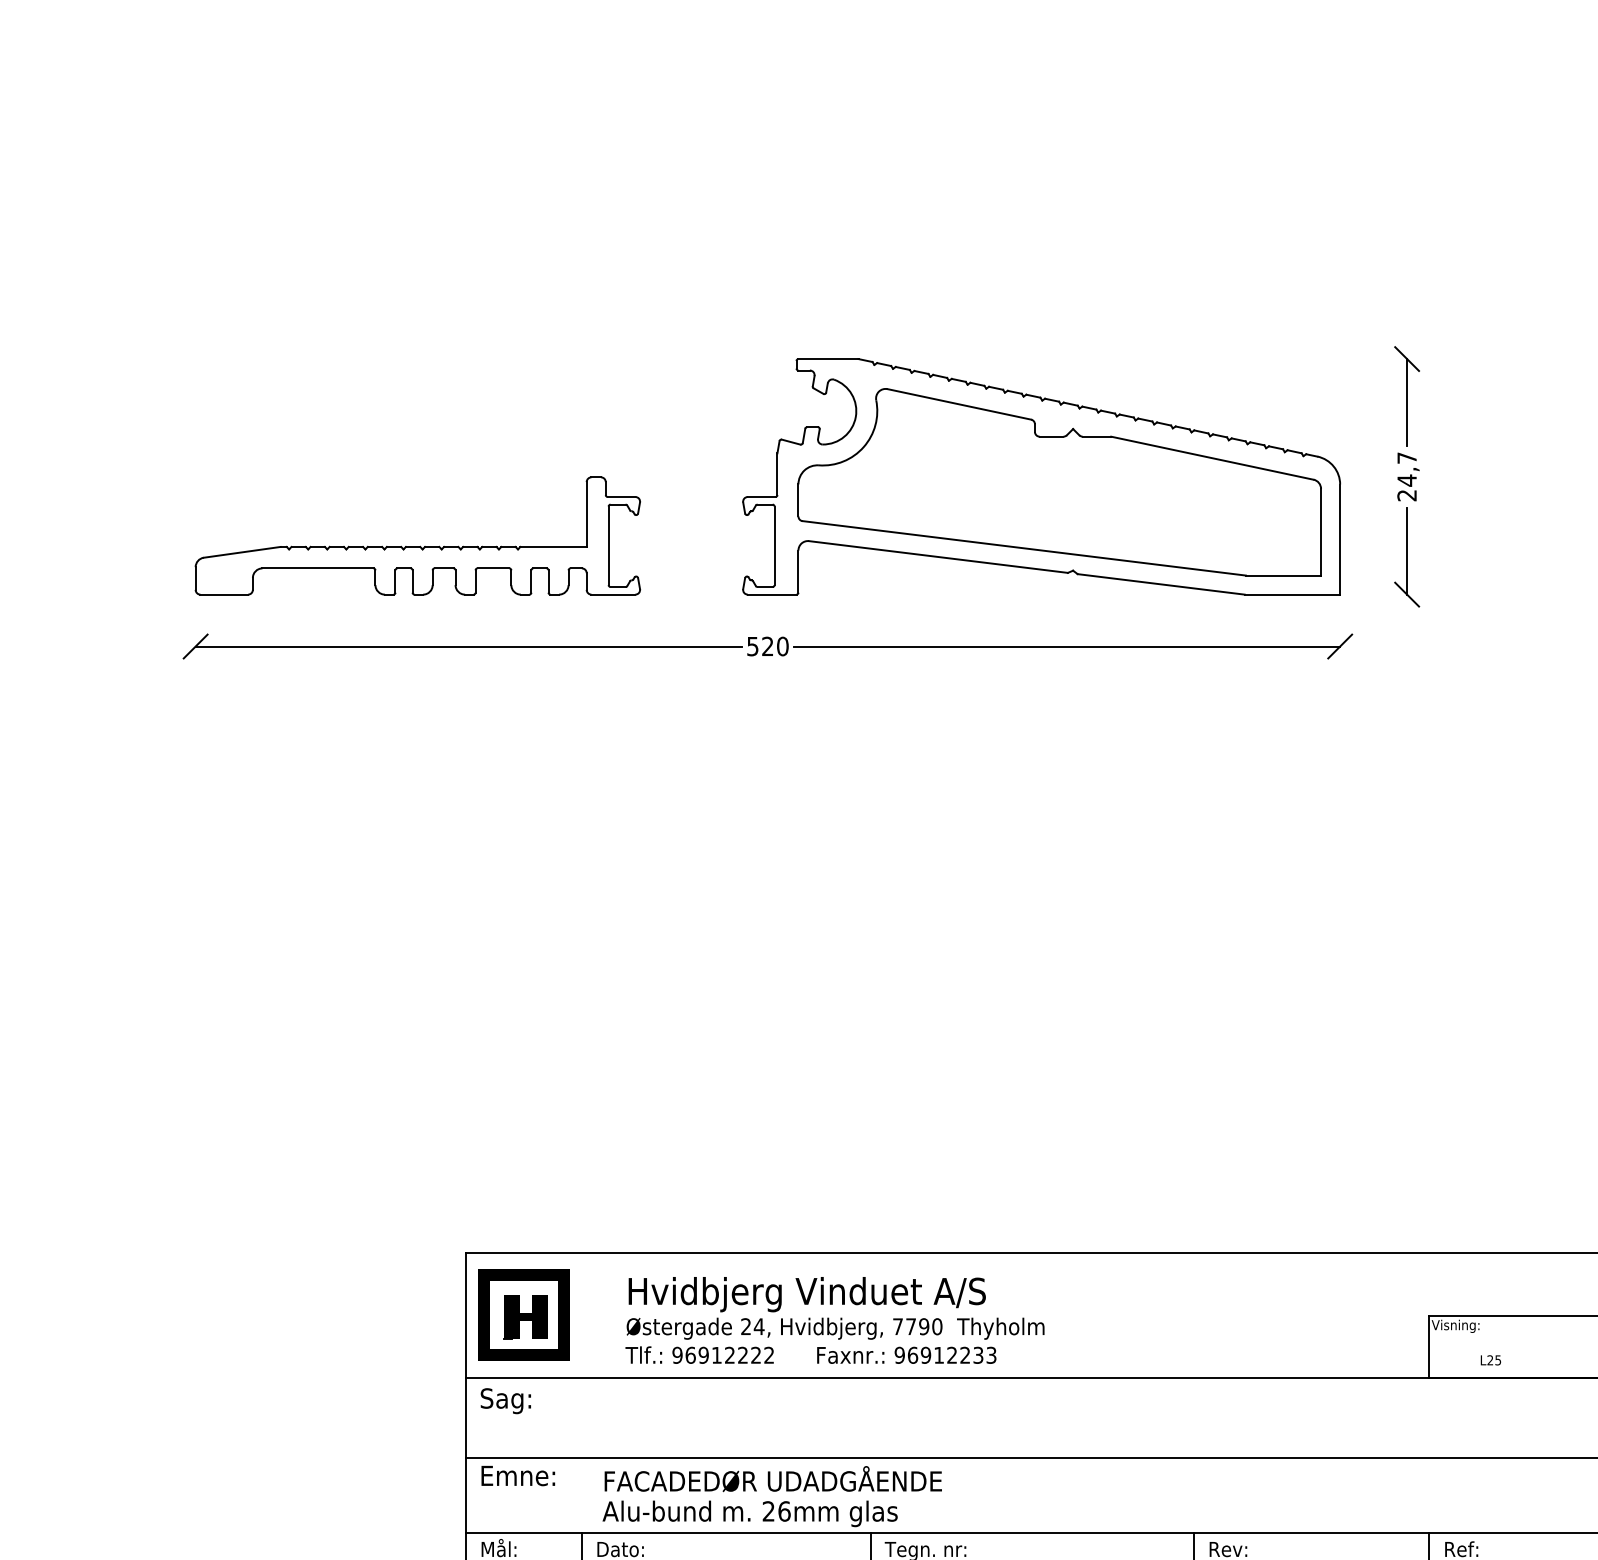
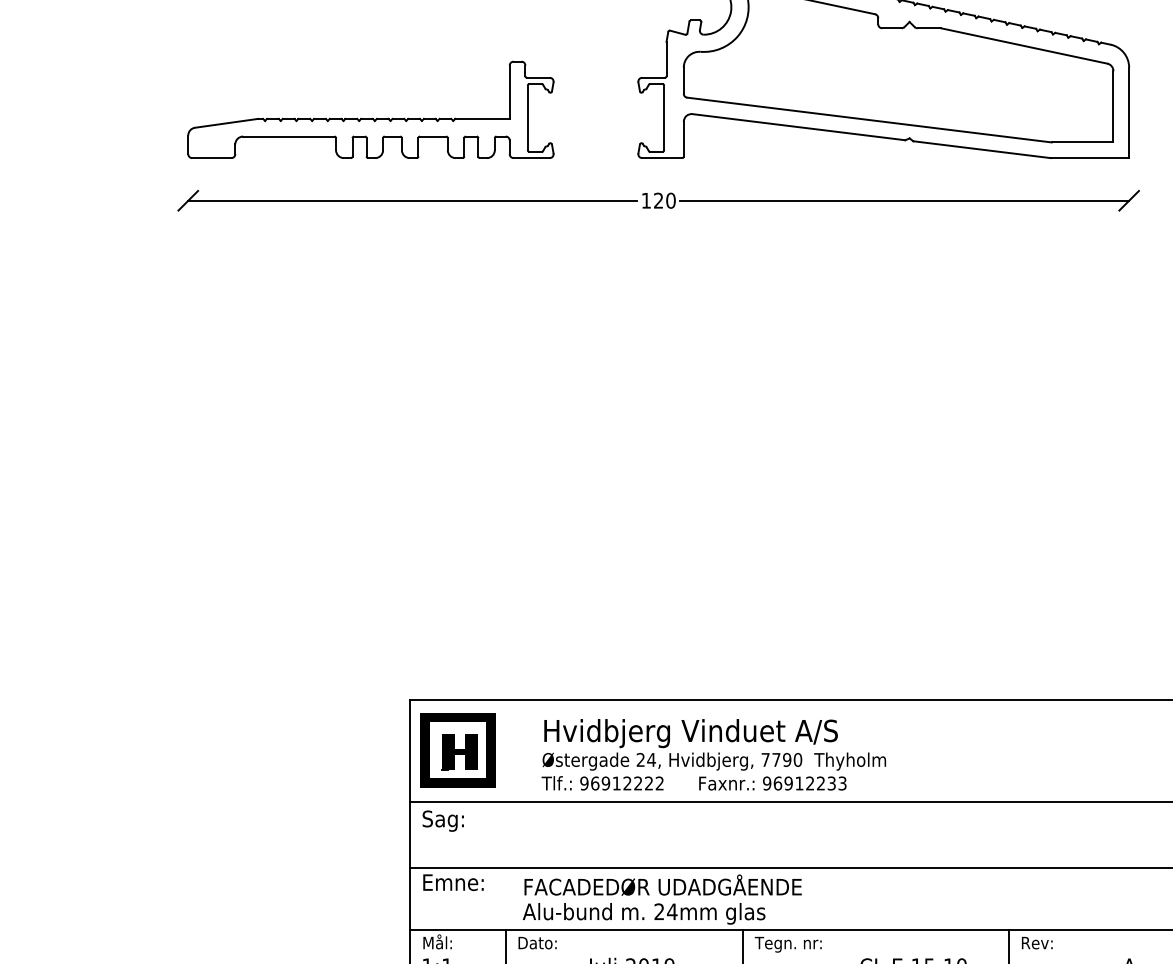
text: (752, 646) -> (646, 200), 520 -> 120
text: (784, 1511) -> (672, 911), 26mm -> 24mm

